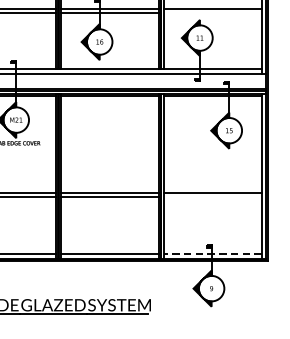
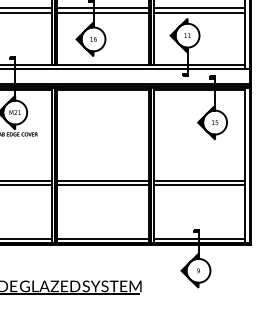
line: (212, 13) -> (199, 12), added
line: (212, 197) -> (199, 185), added
line: (212, 254) -> (199, 238), dashed -> solid

